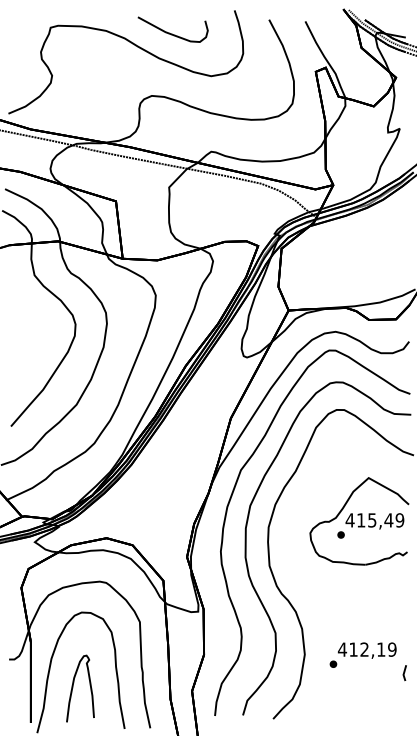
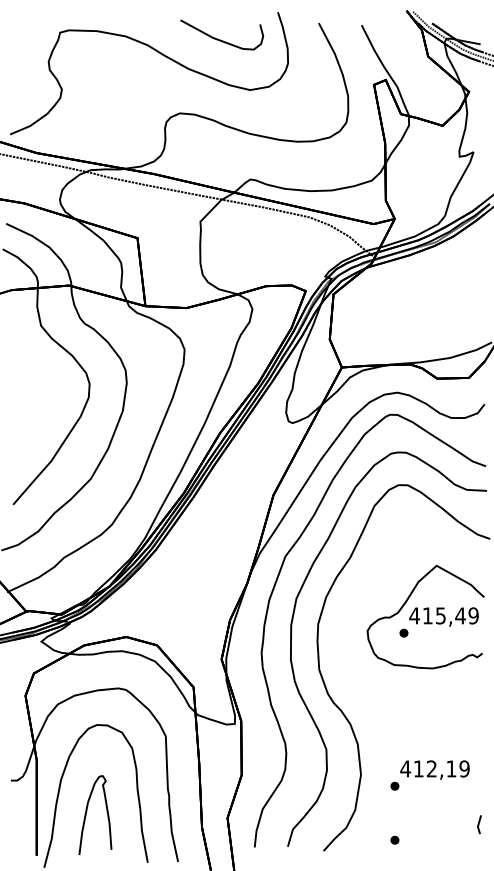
curve: (171, 33) -> (220, 39), moved
line: (404, 672) -> (479, 824), moved
part: (333, 709) -> (394, 839), added

